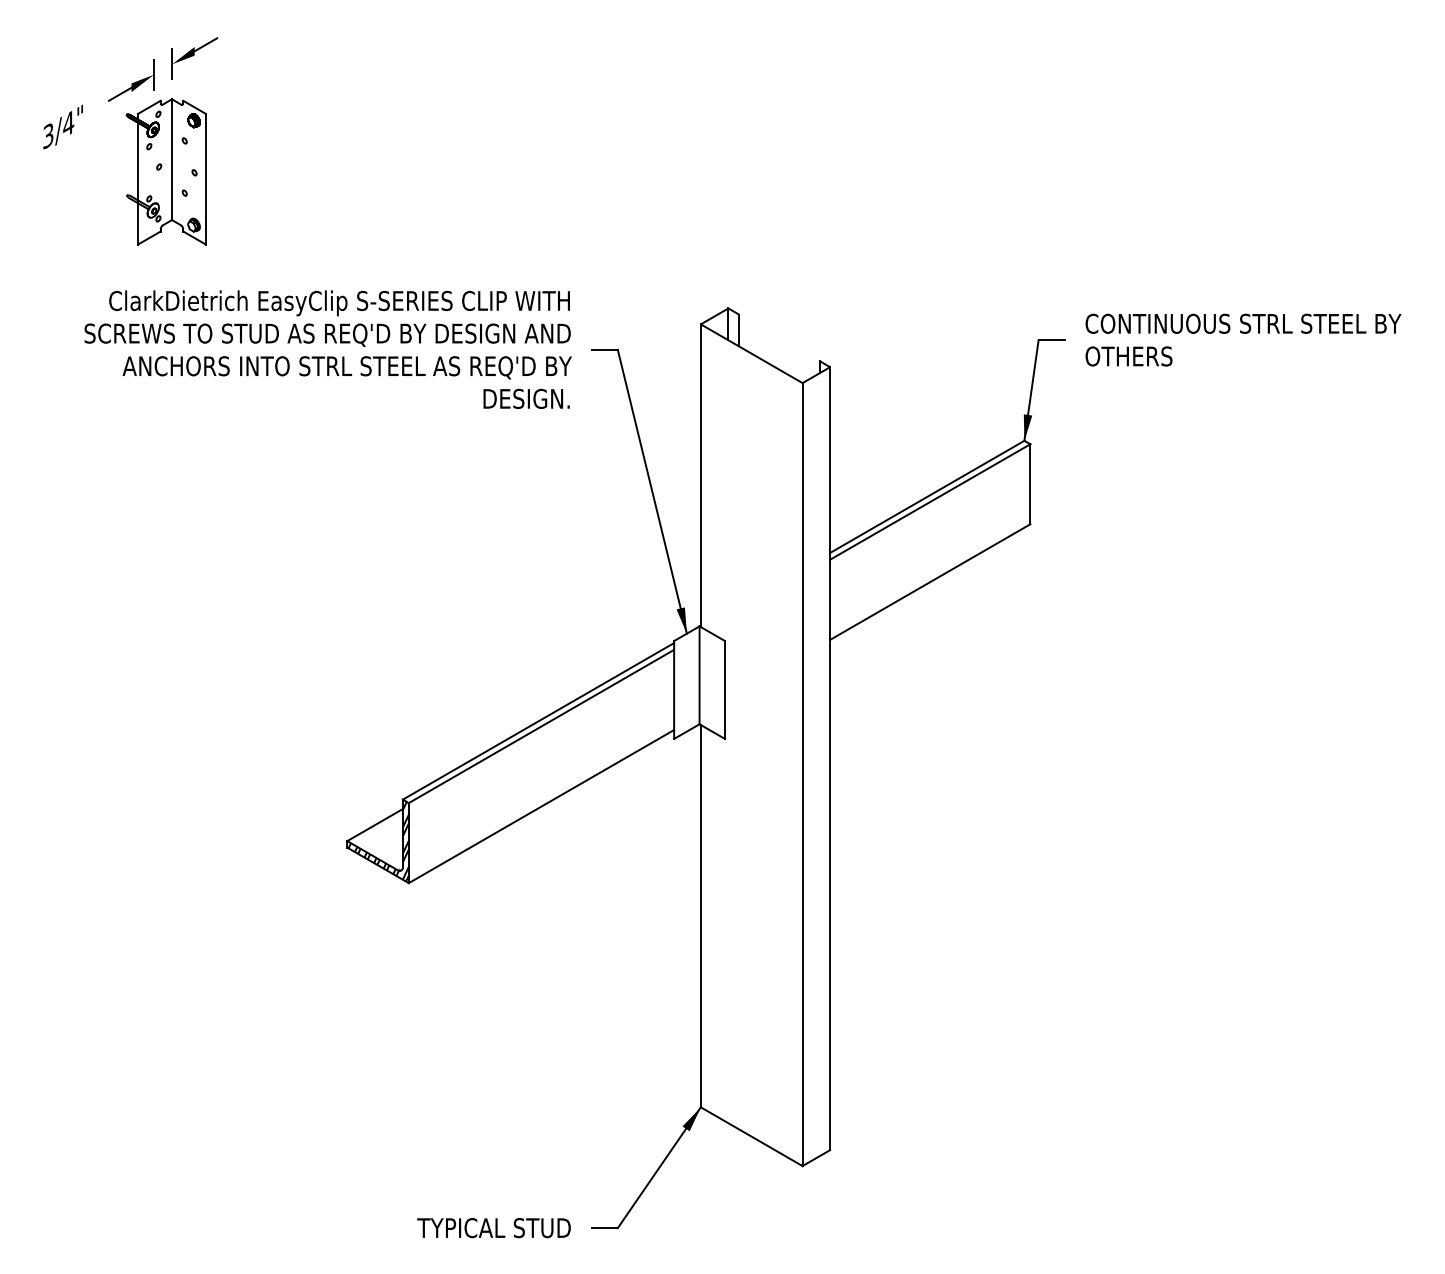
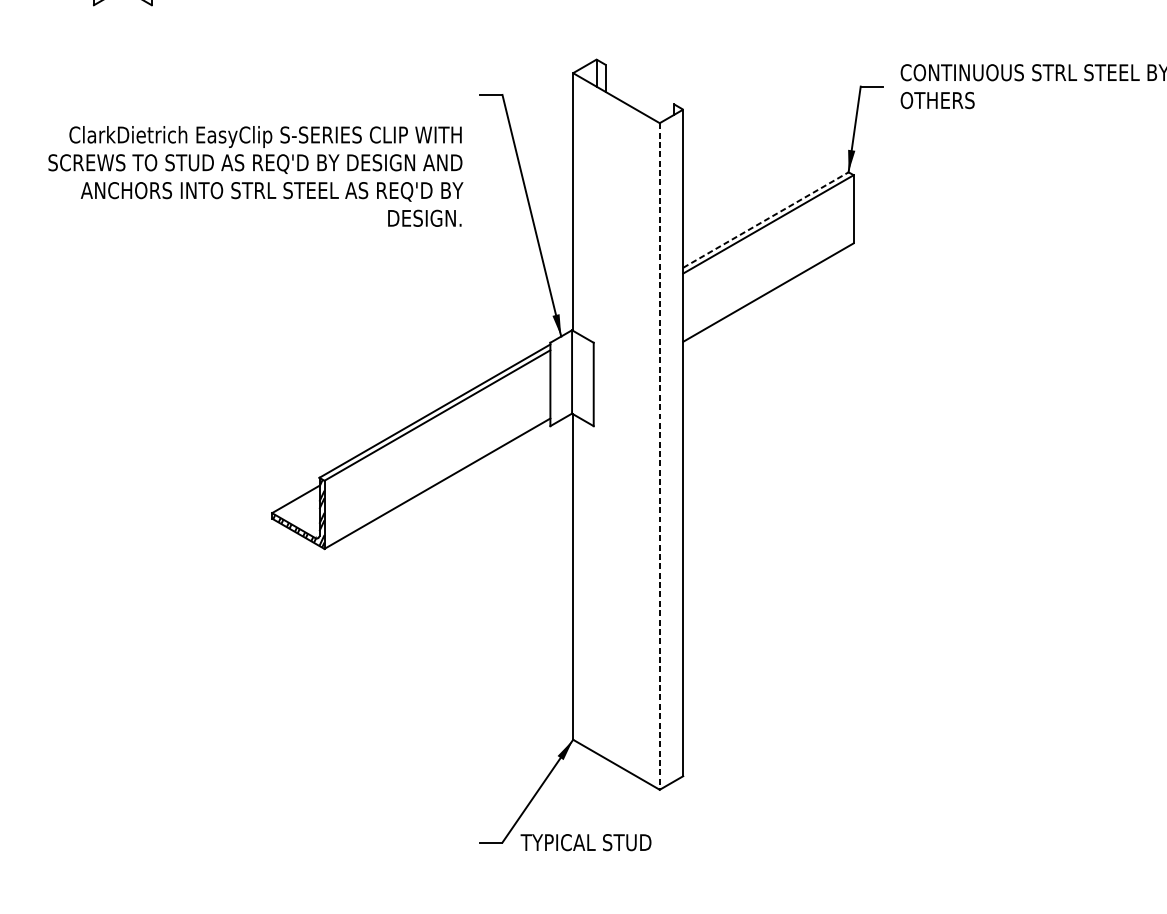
text: (327, 349) -> (255, 176), moved
line: (927, 496) -> (766, 219), solid -> dashed
line: (802, 775) -> (659, 457), solid -> dashed
text: (493, 1228) -> (585, 842), moved

